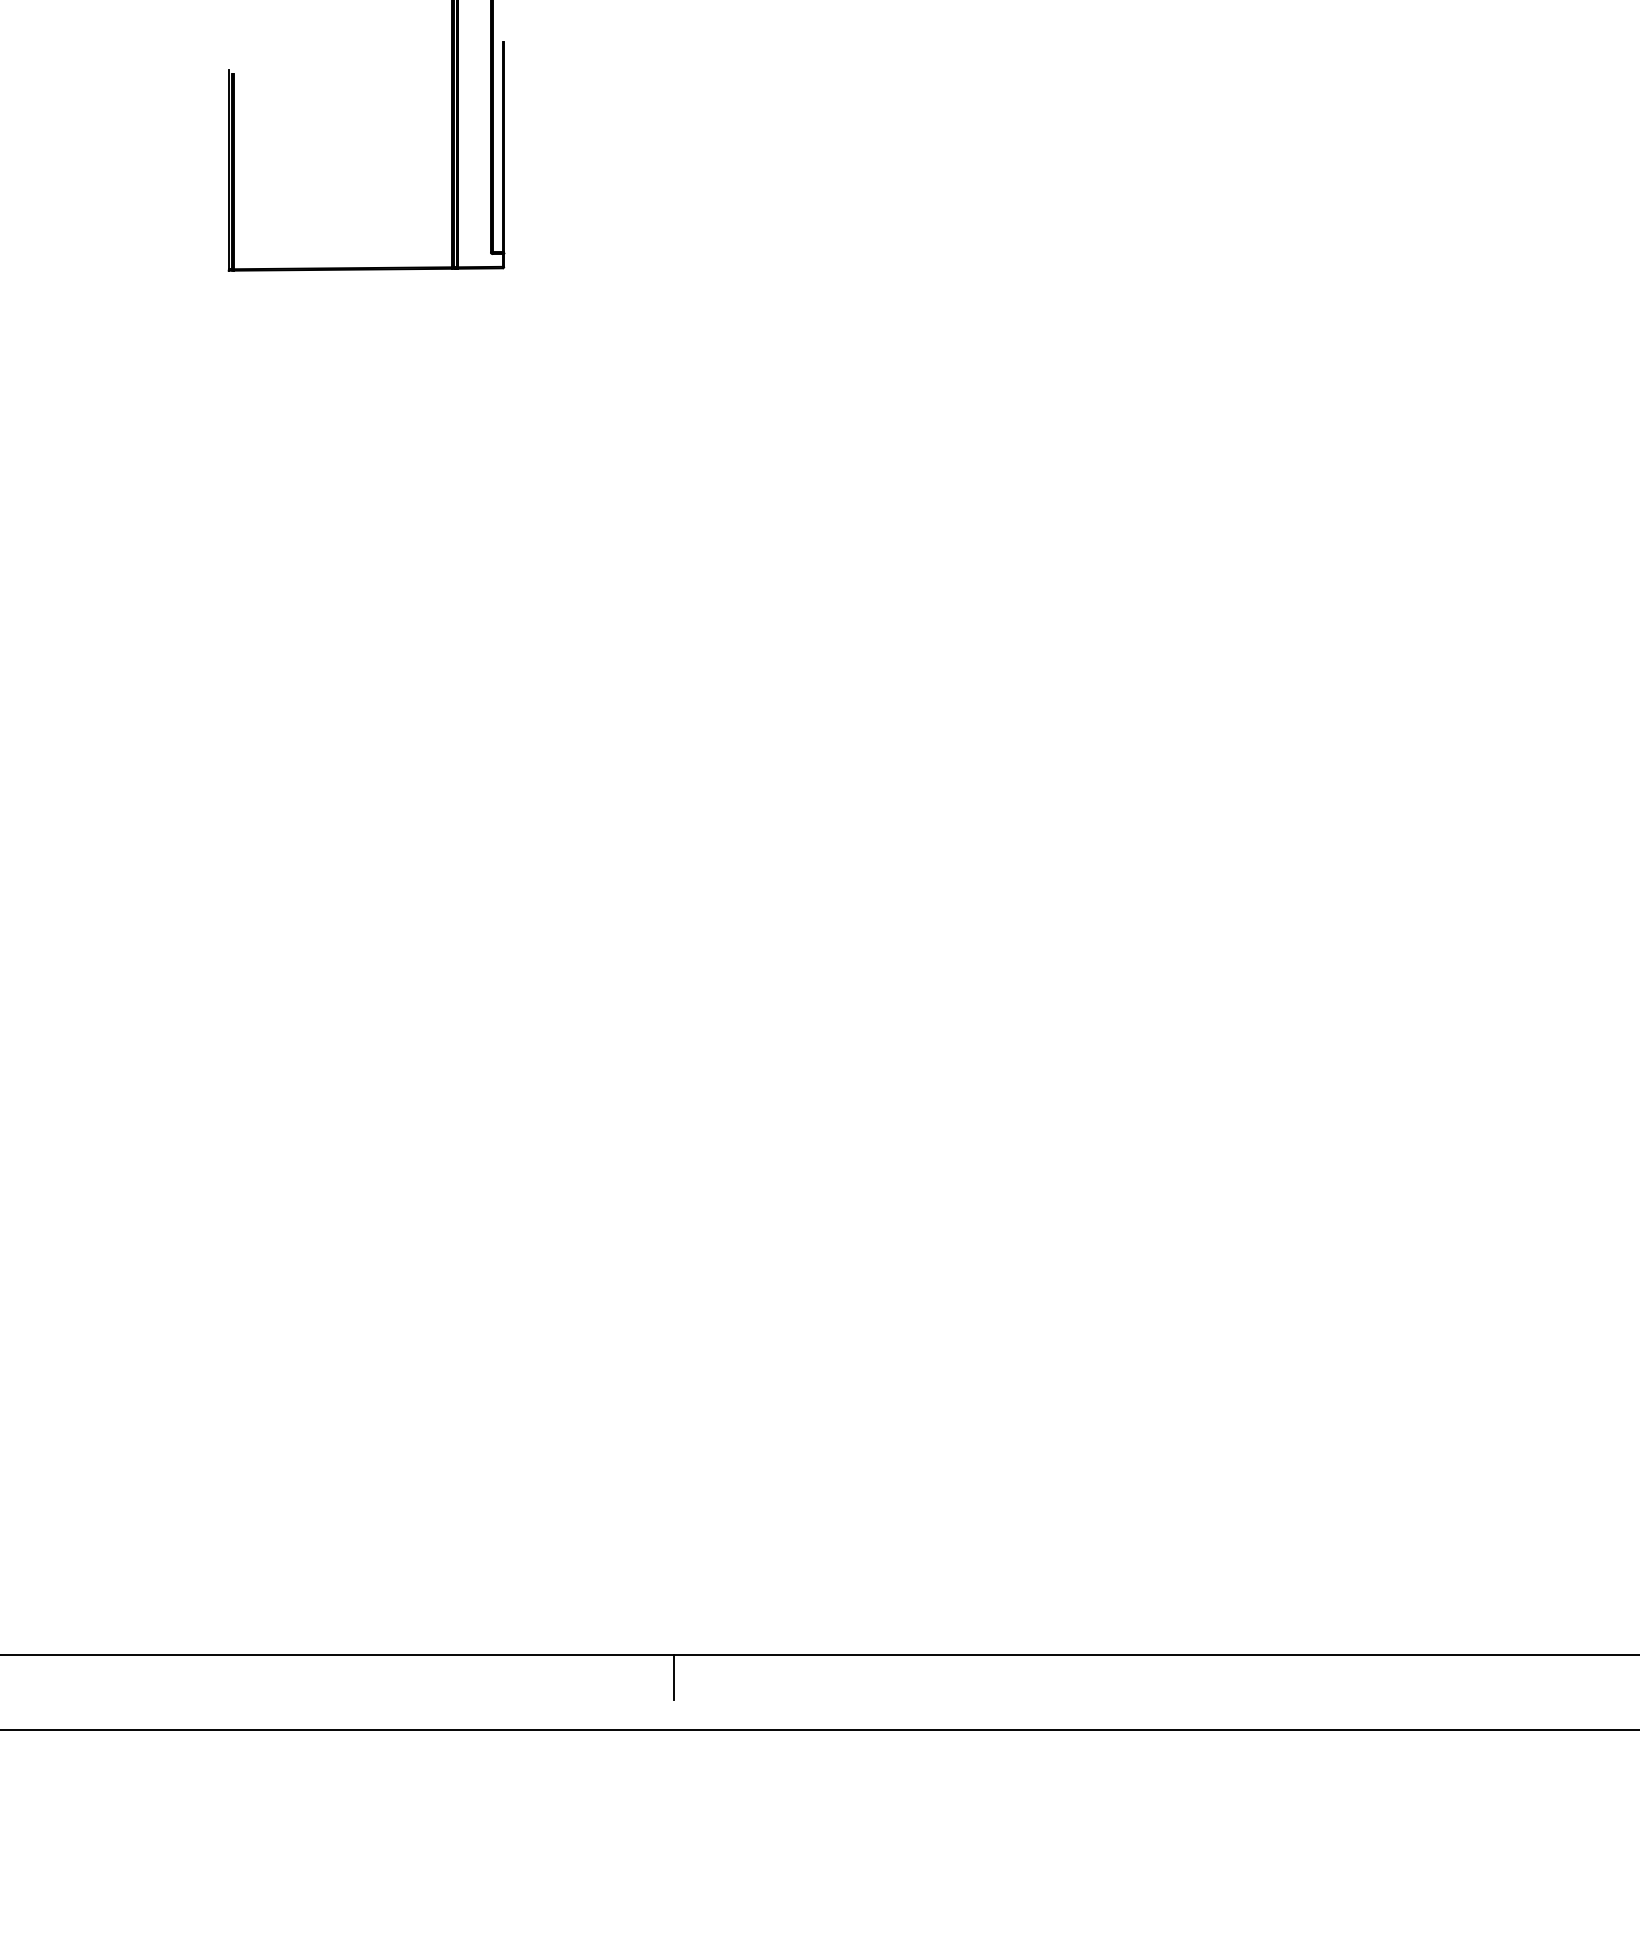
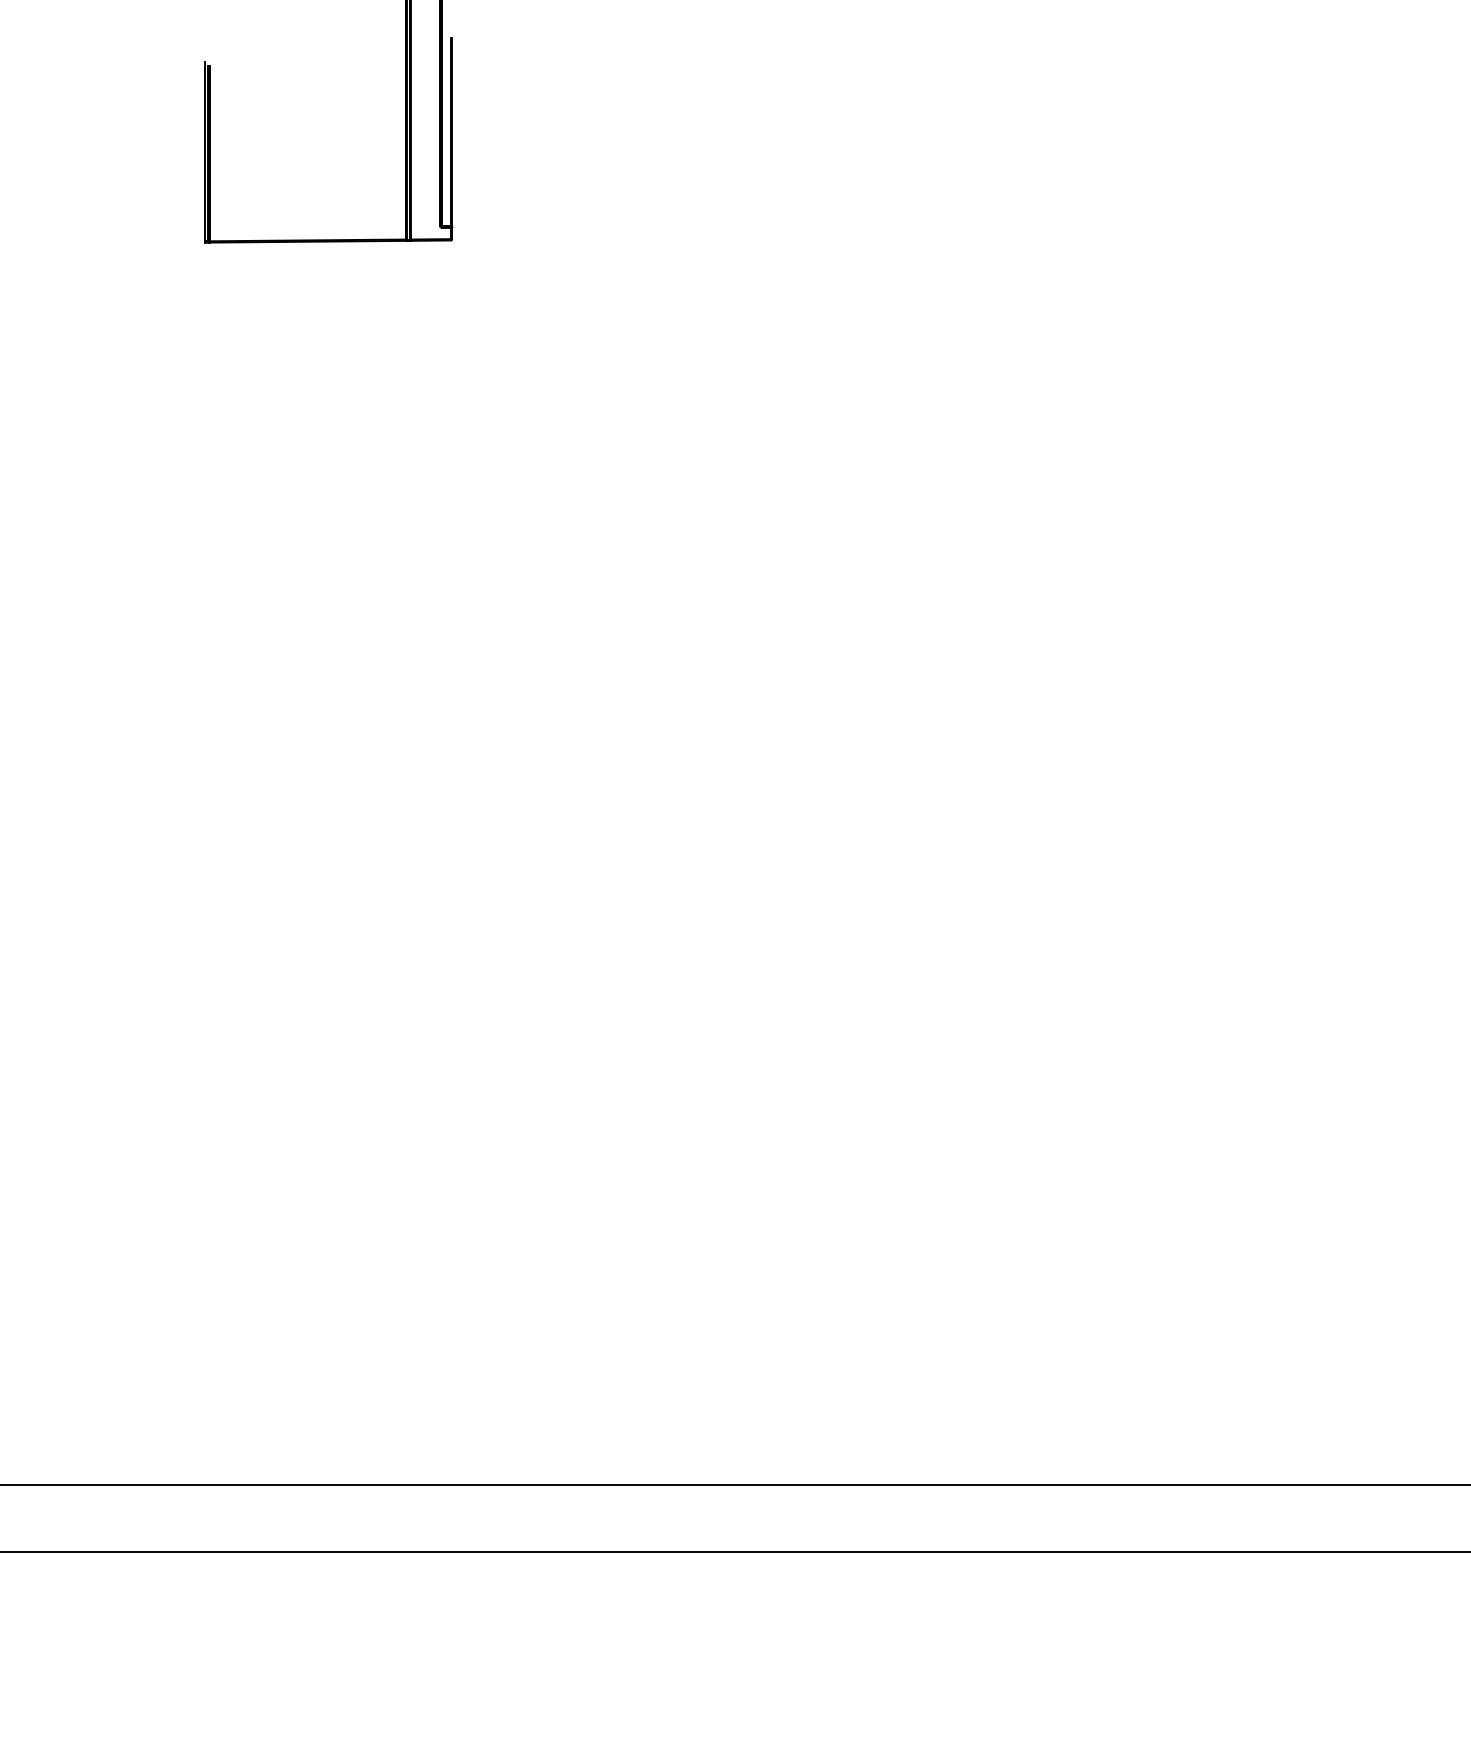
line: (674, 1677) -> (604, 1504), removed

